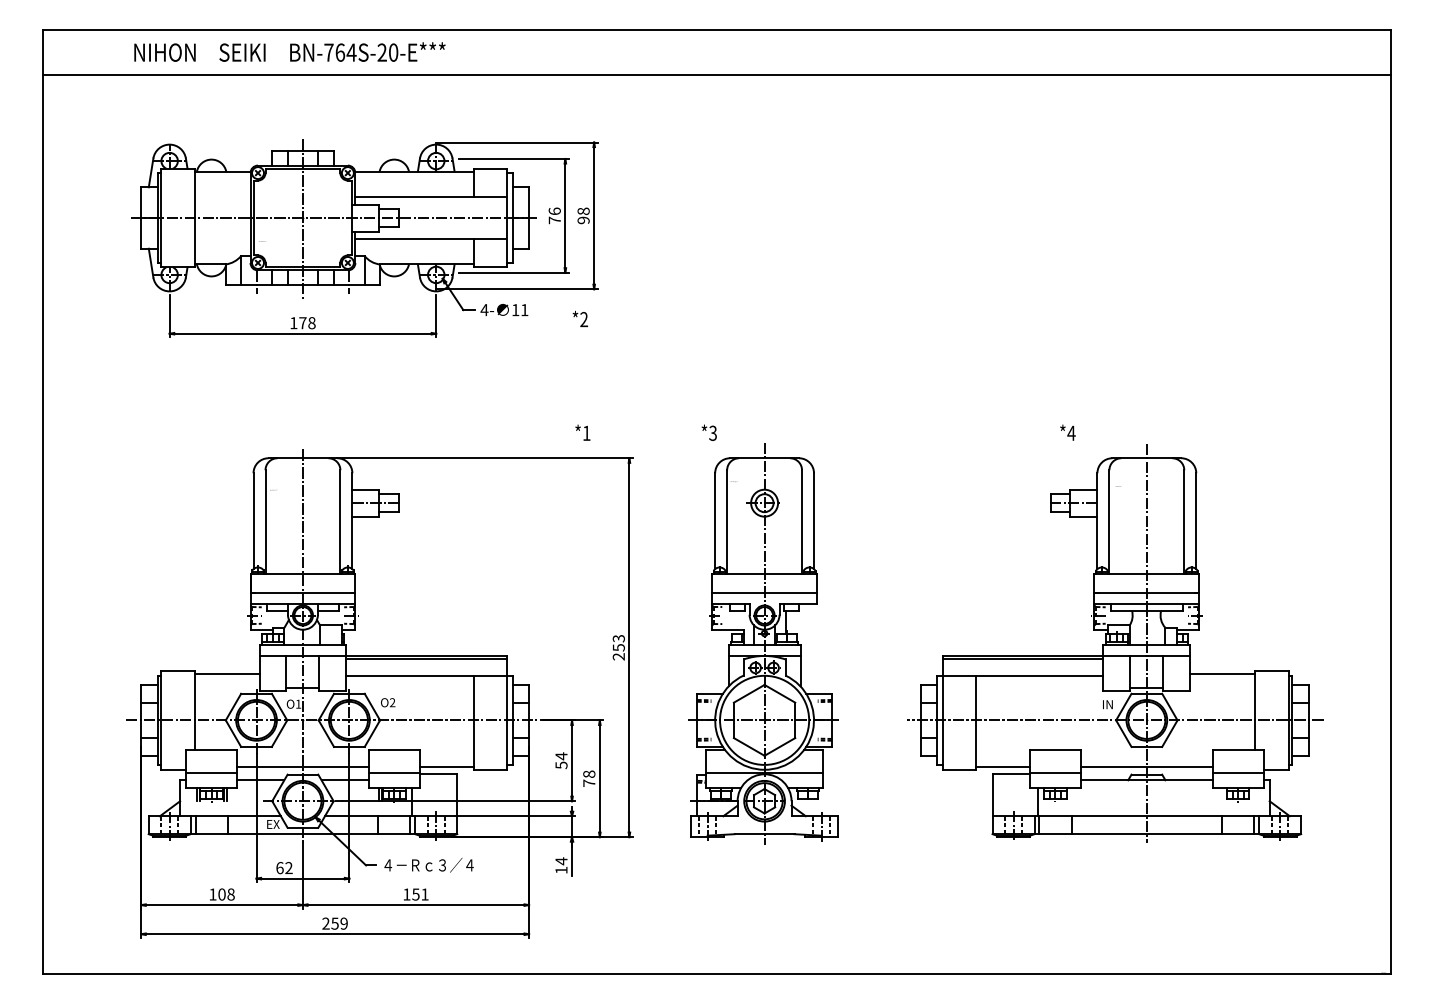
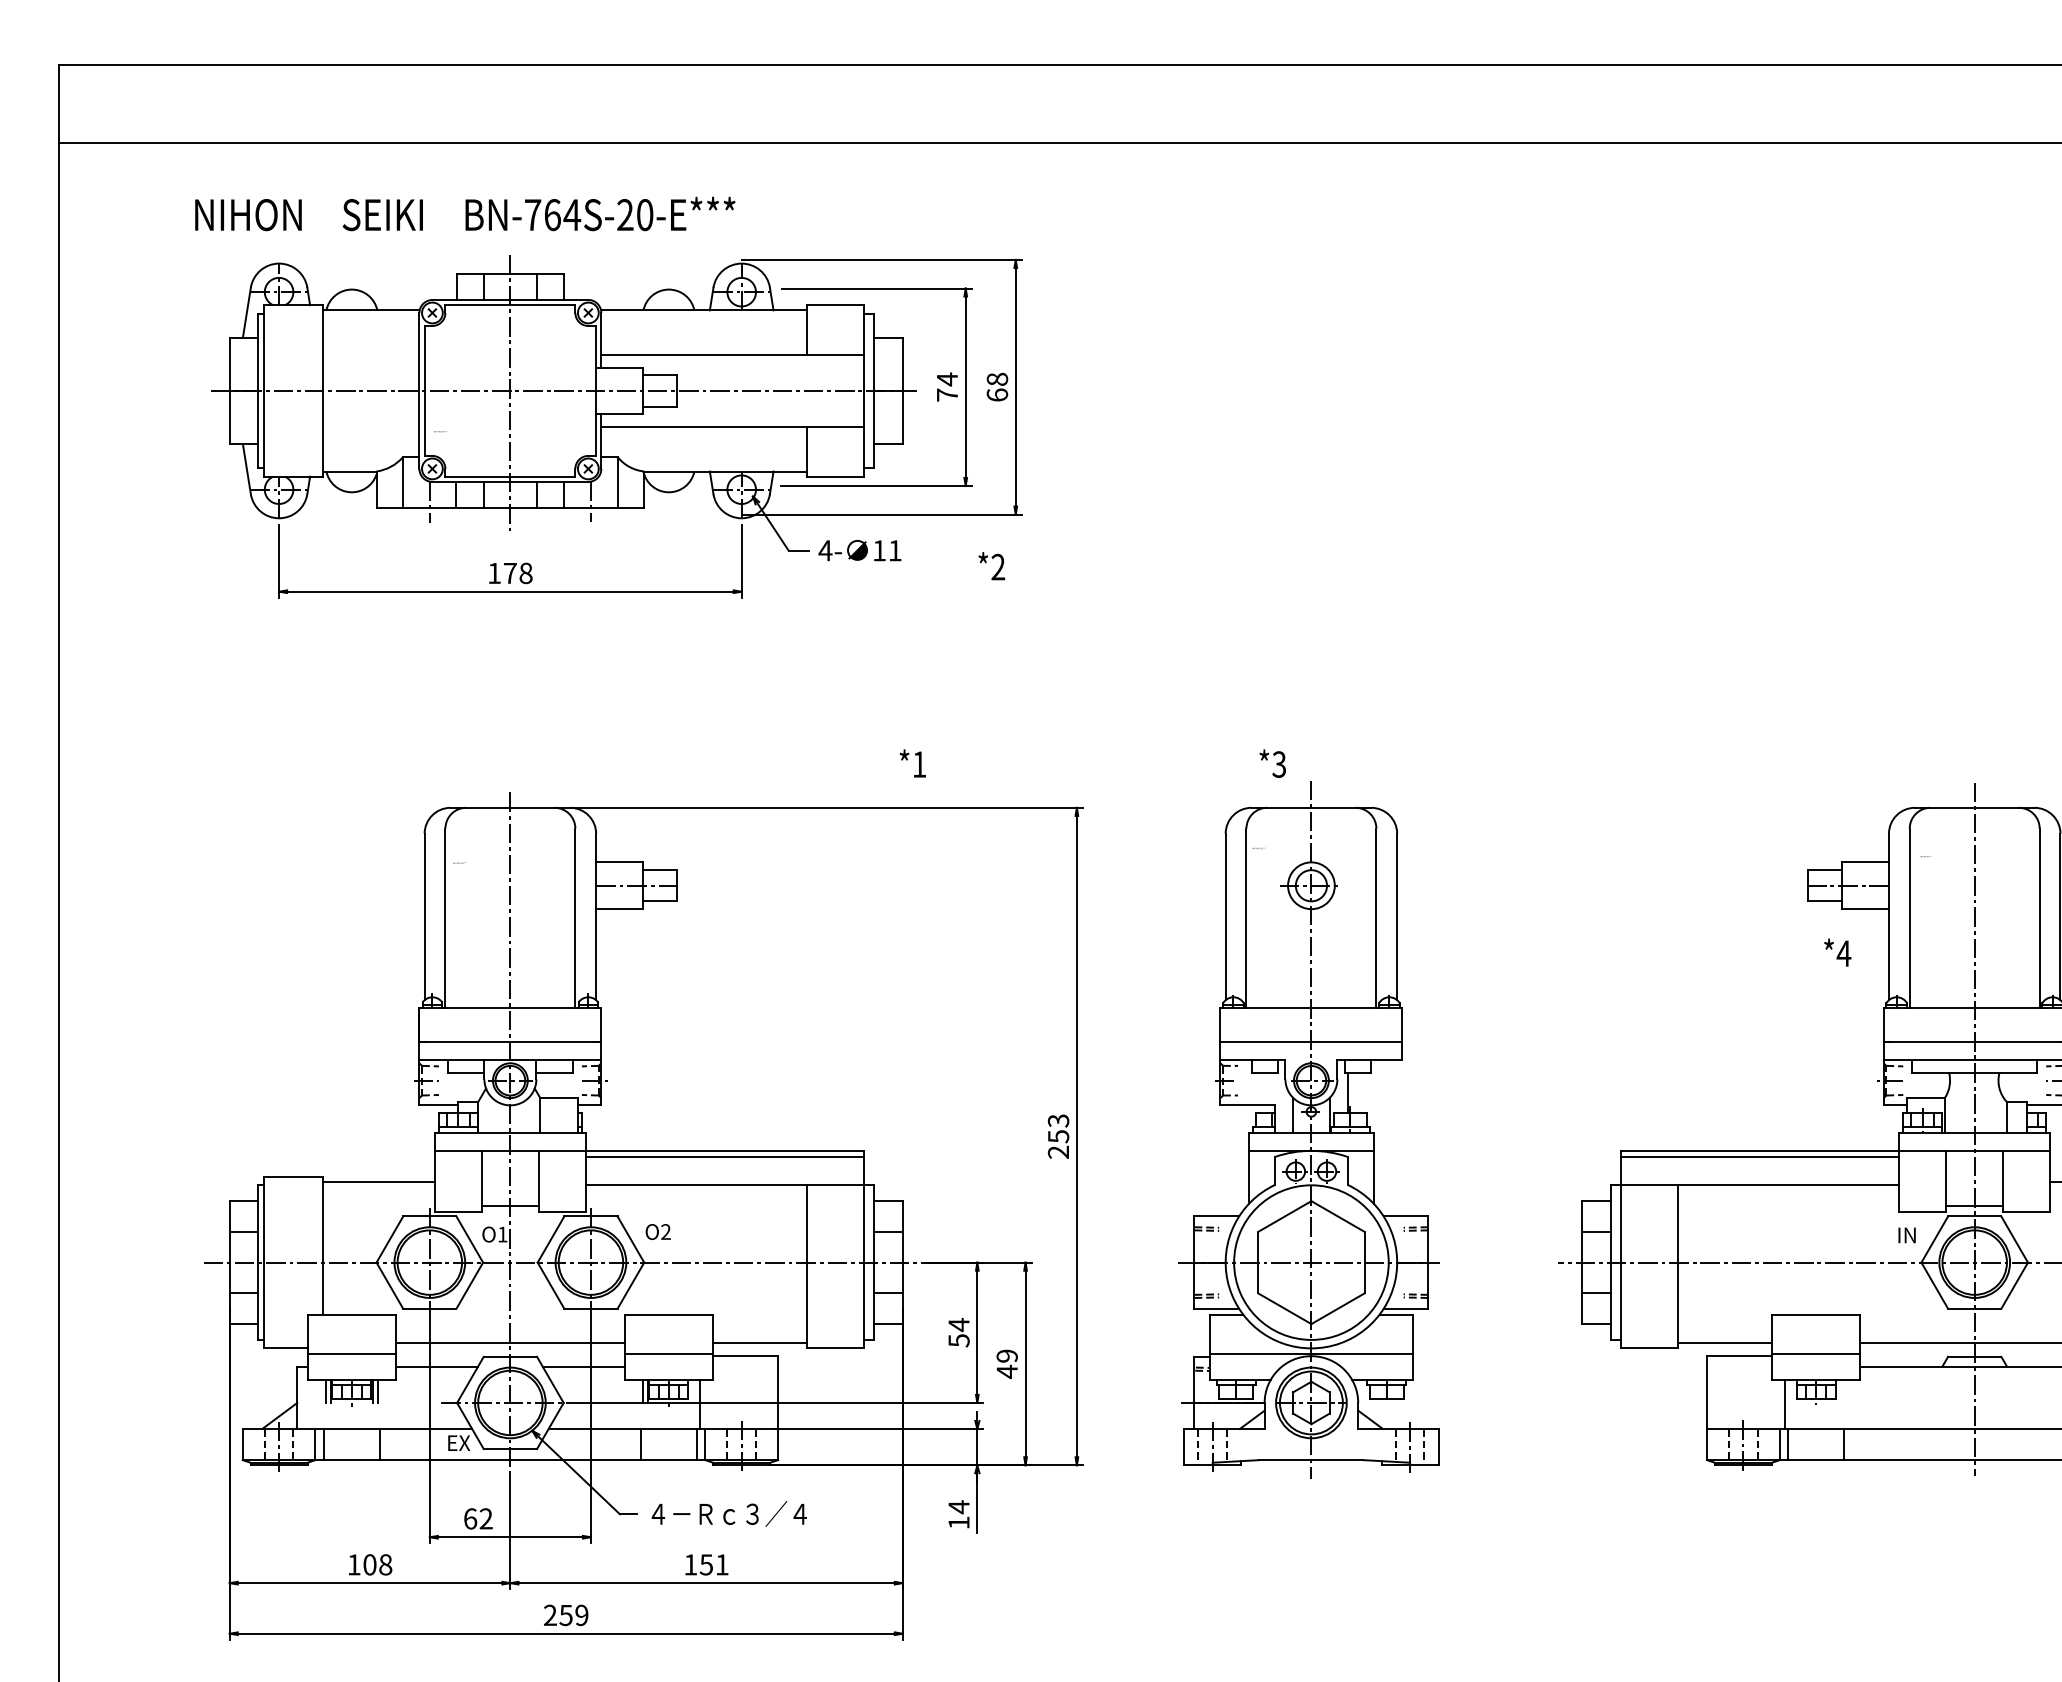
text: (289, 51) -> (464, 213), moved
text: (554, 211) -> (946, 379), 76 -> 74
text: (583, 220) -> (997, 395), 98 -> 68
text: (582, 432) -> (912, 763), moved
text: (708, 432) -> (1271, 763), moved
text: (1067, 432) -> (1837, 952), moved
text: (589, 778) -> (1007, 1363), 78 -> 49

